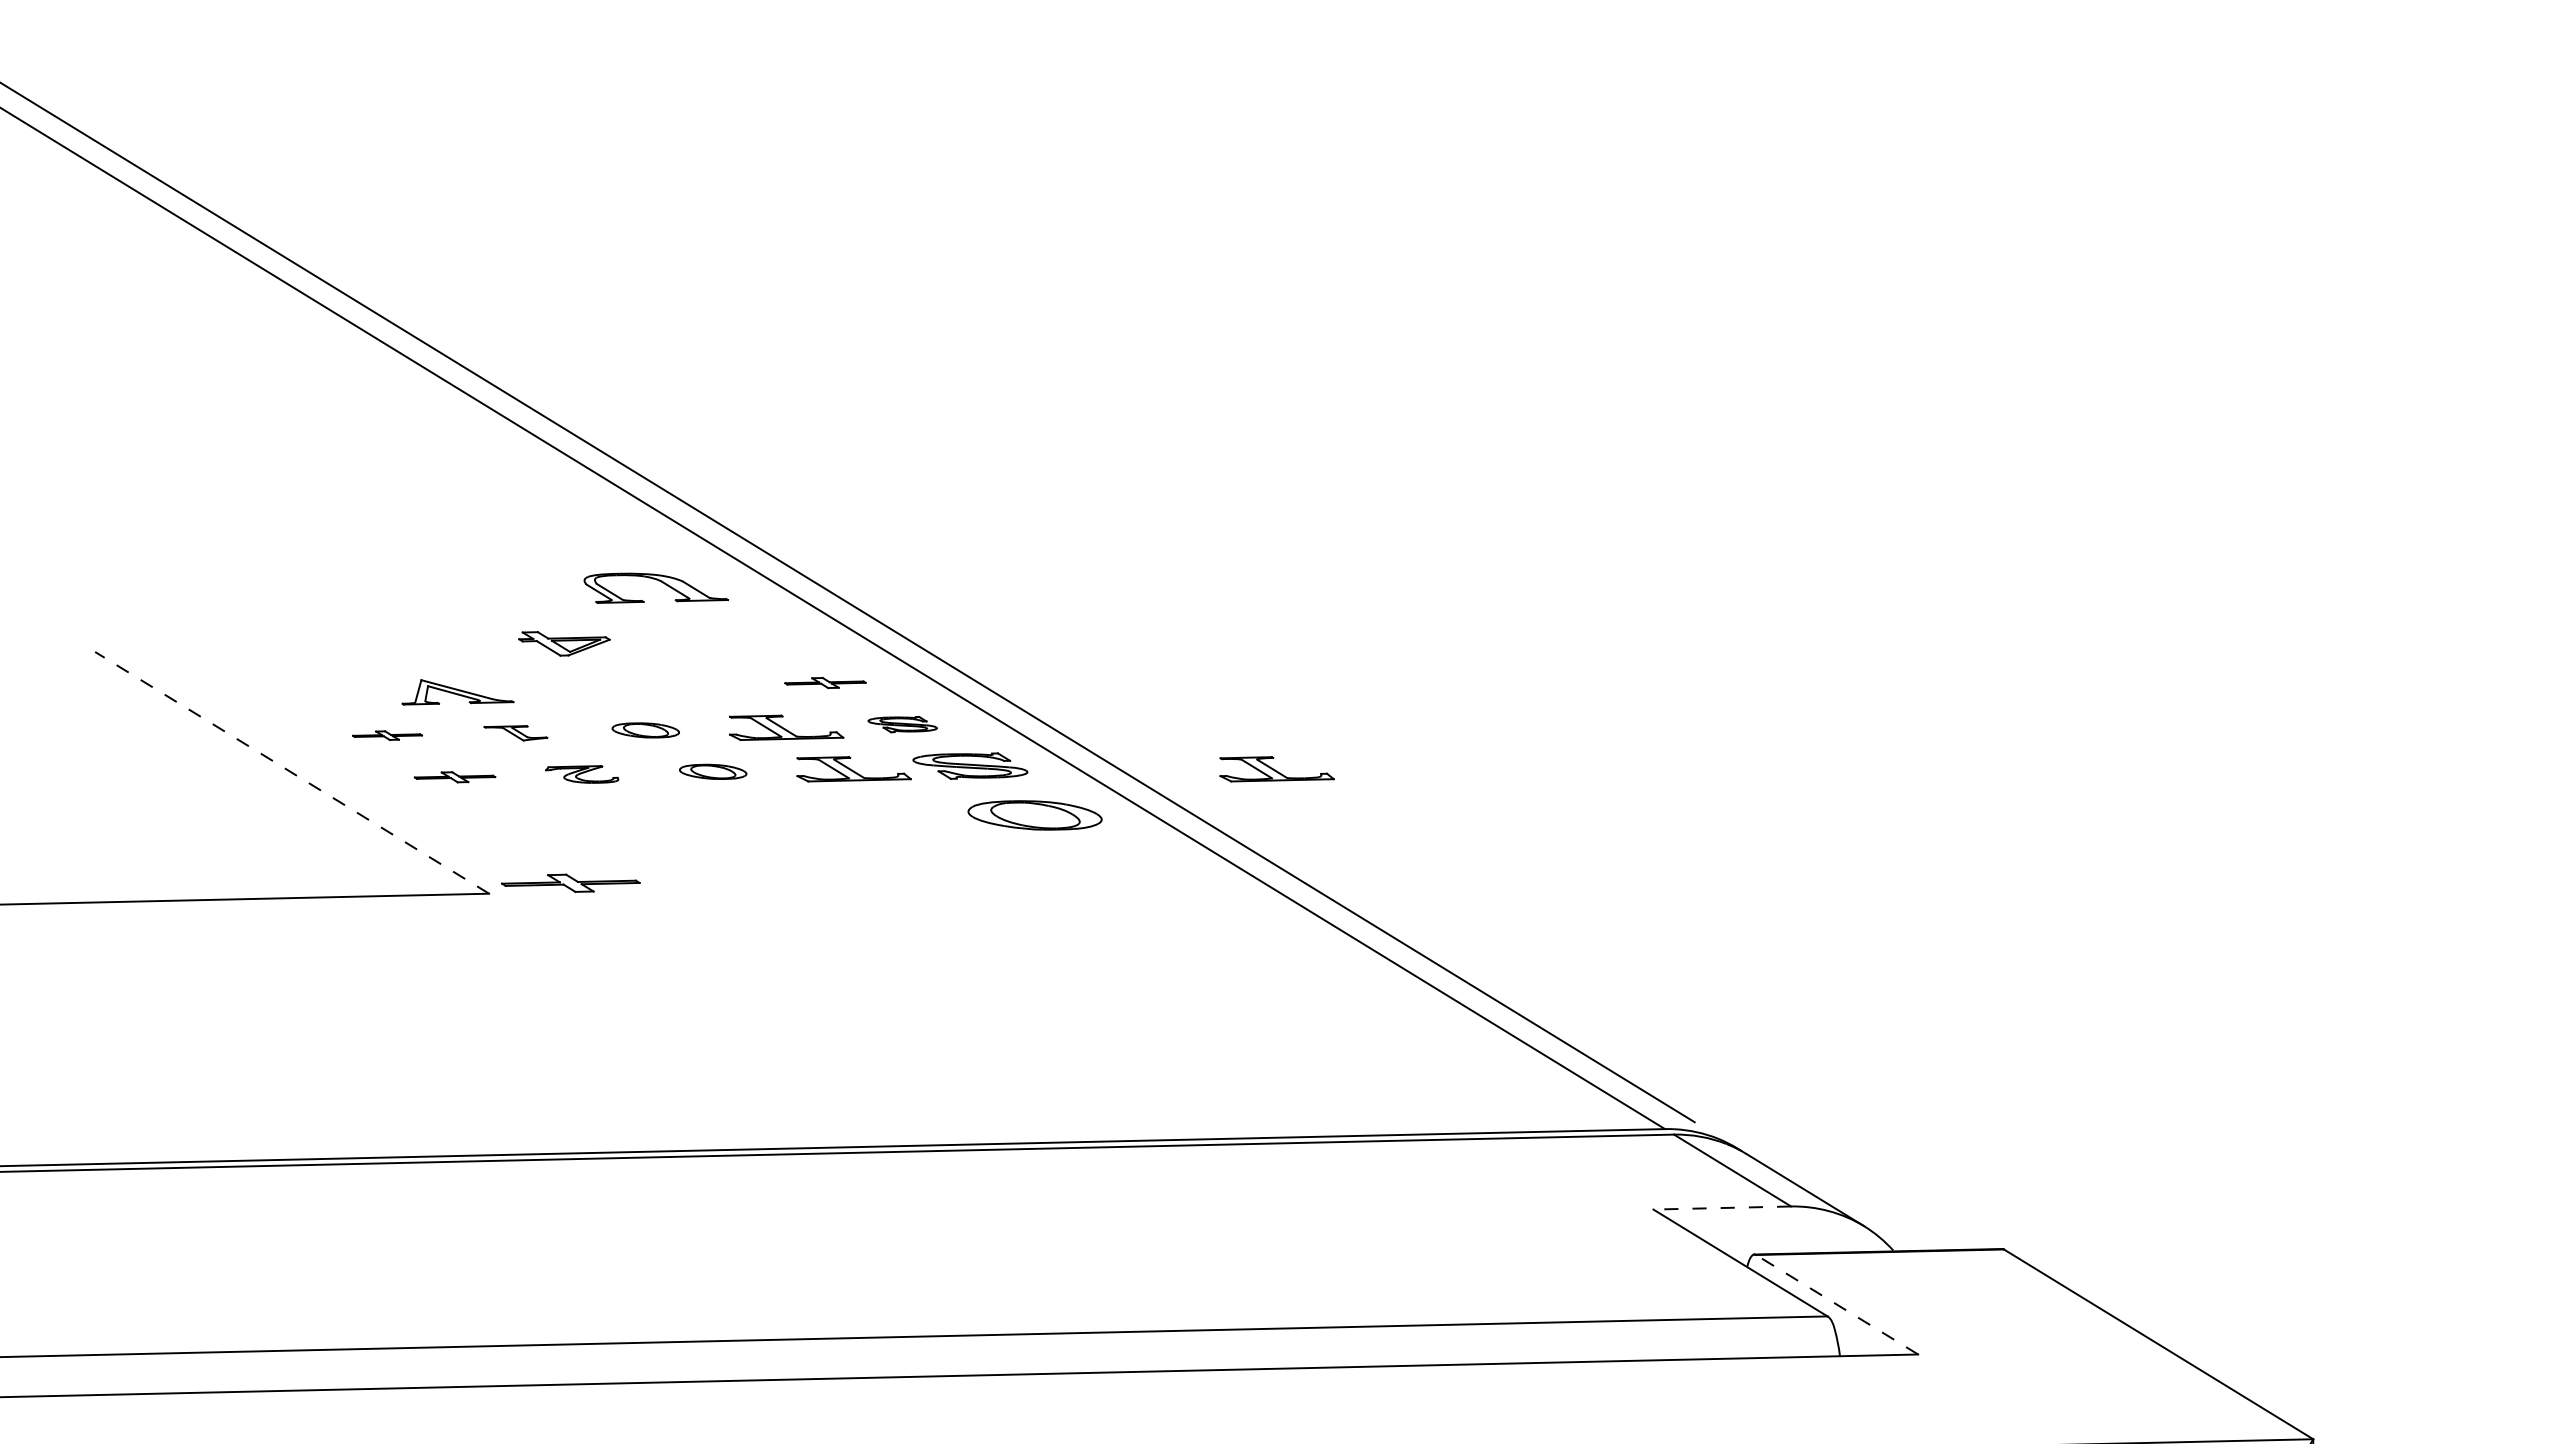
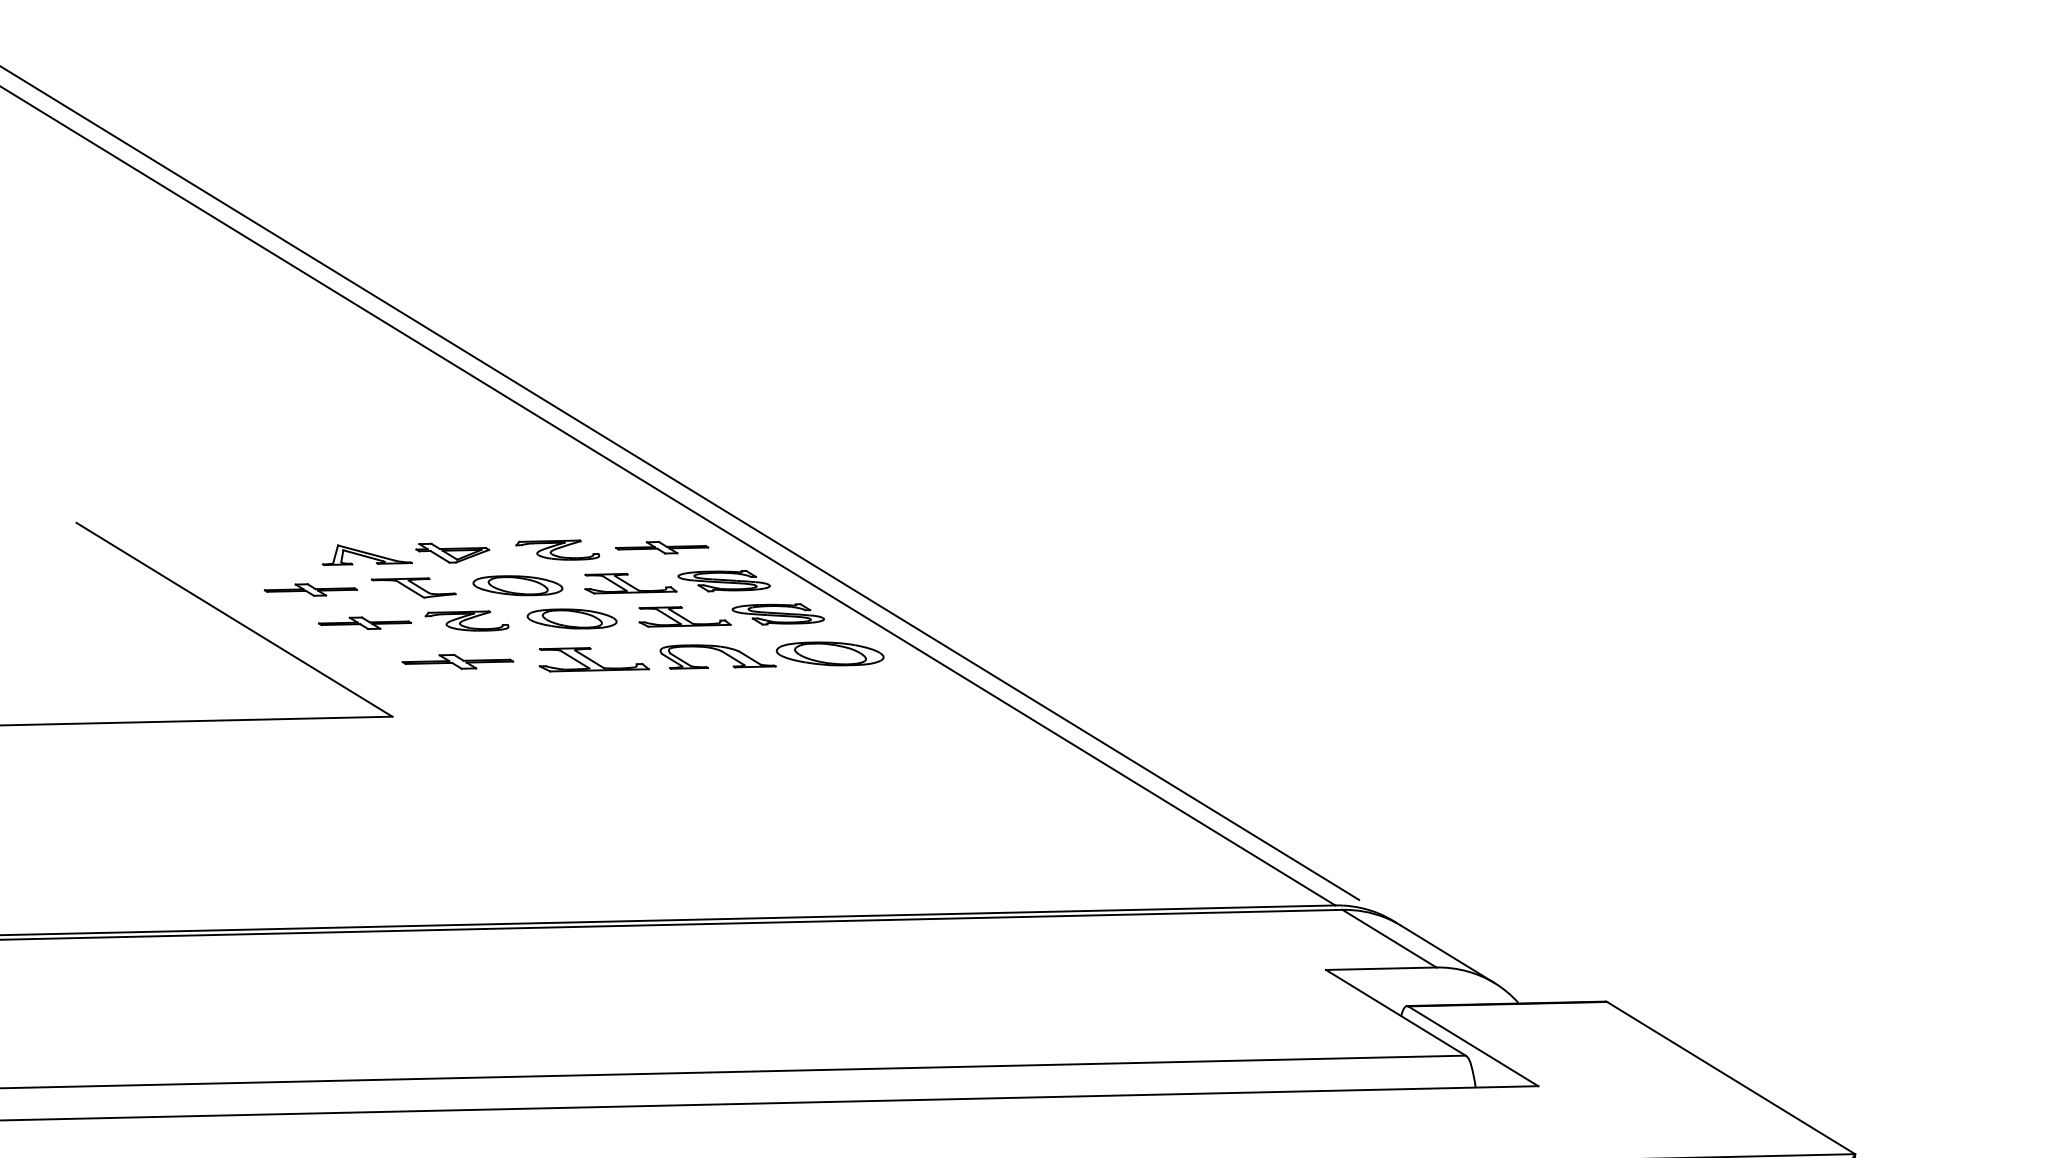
part: (658, 581) -> (719, 651), moved
part: (564, 643) -> (452, 552), moved
part: (825, 682) -> (662, 547), size x1.43
part: (695, 685) -> (557, 549), added
part: (902, 724) -> (723, 581), size x1.67
part: (645, 730) -> (517, 585), size x1.67
part: (515, 733) -> (413, 588), size x1.67
part: (387, 735) -> (310, 589), size x1.67
part: (1276, 769) -> (1023, 617), removed
part: (712, 771) -> (571, 618), size x1.67
line: (291, 772) -> (233, 619), dashed -> solid
part: (581, 774) -> (466, 621), size x1.43
part: (454, 777) -> (364, 623), size x1.43
part: (741, 822) -> (594, 659), added
part: (570, 882) -> (457, 661), moved
line: (1722, 1208) -> (1381, 969), dashed -> solid
line: (1836, 1304) -> (1472, 1046), dashed -> solid

